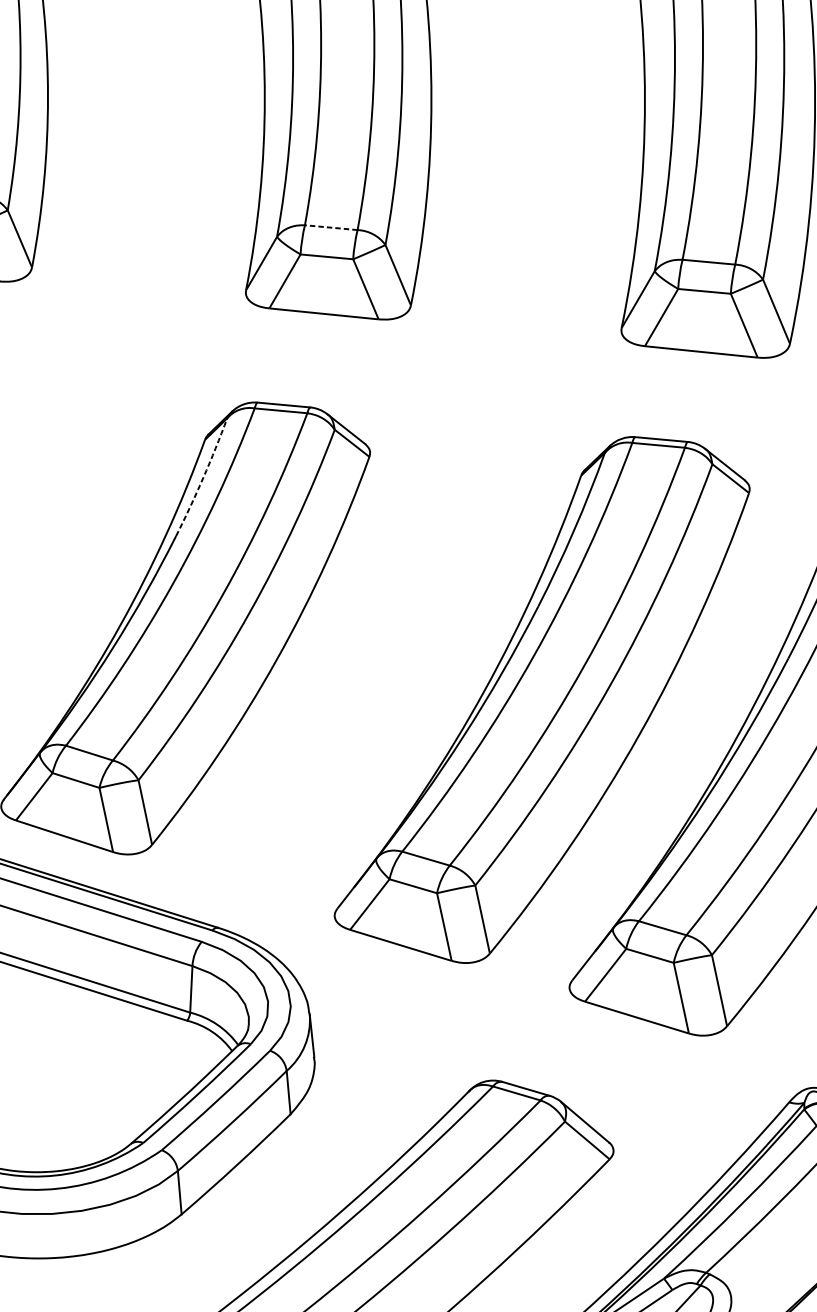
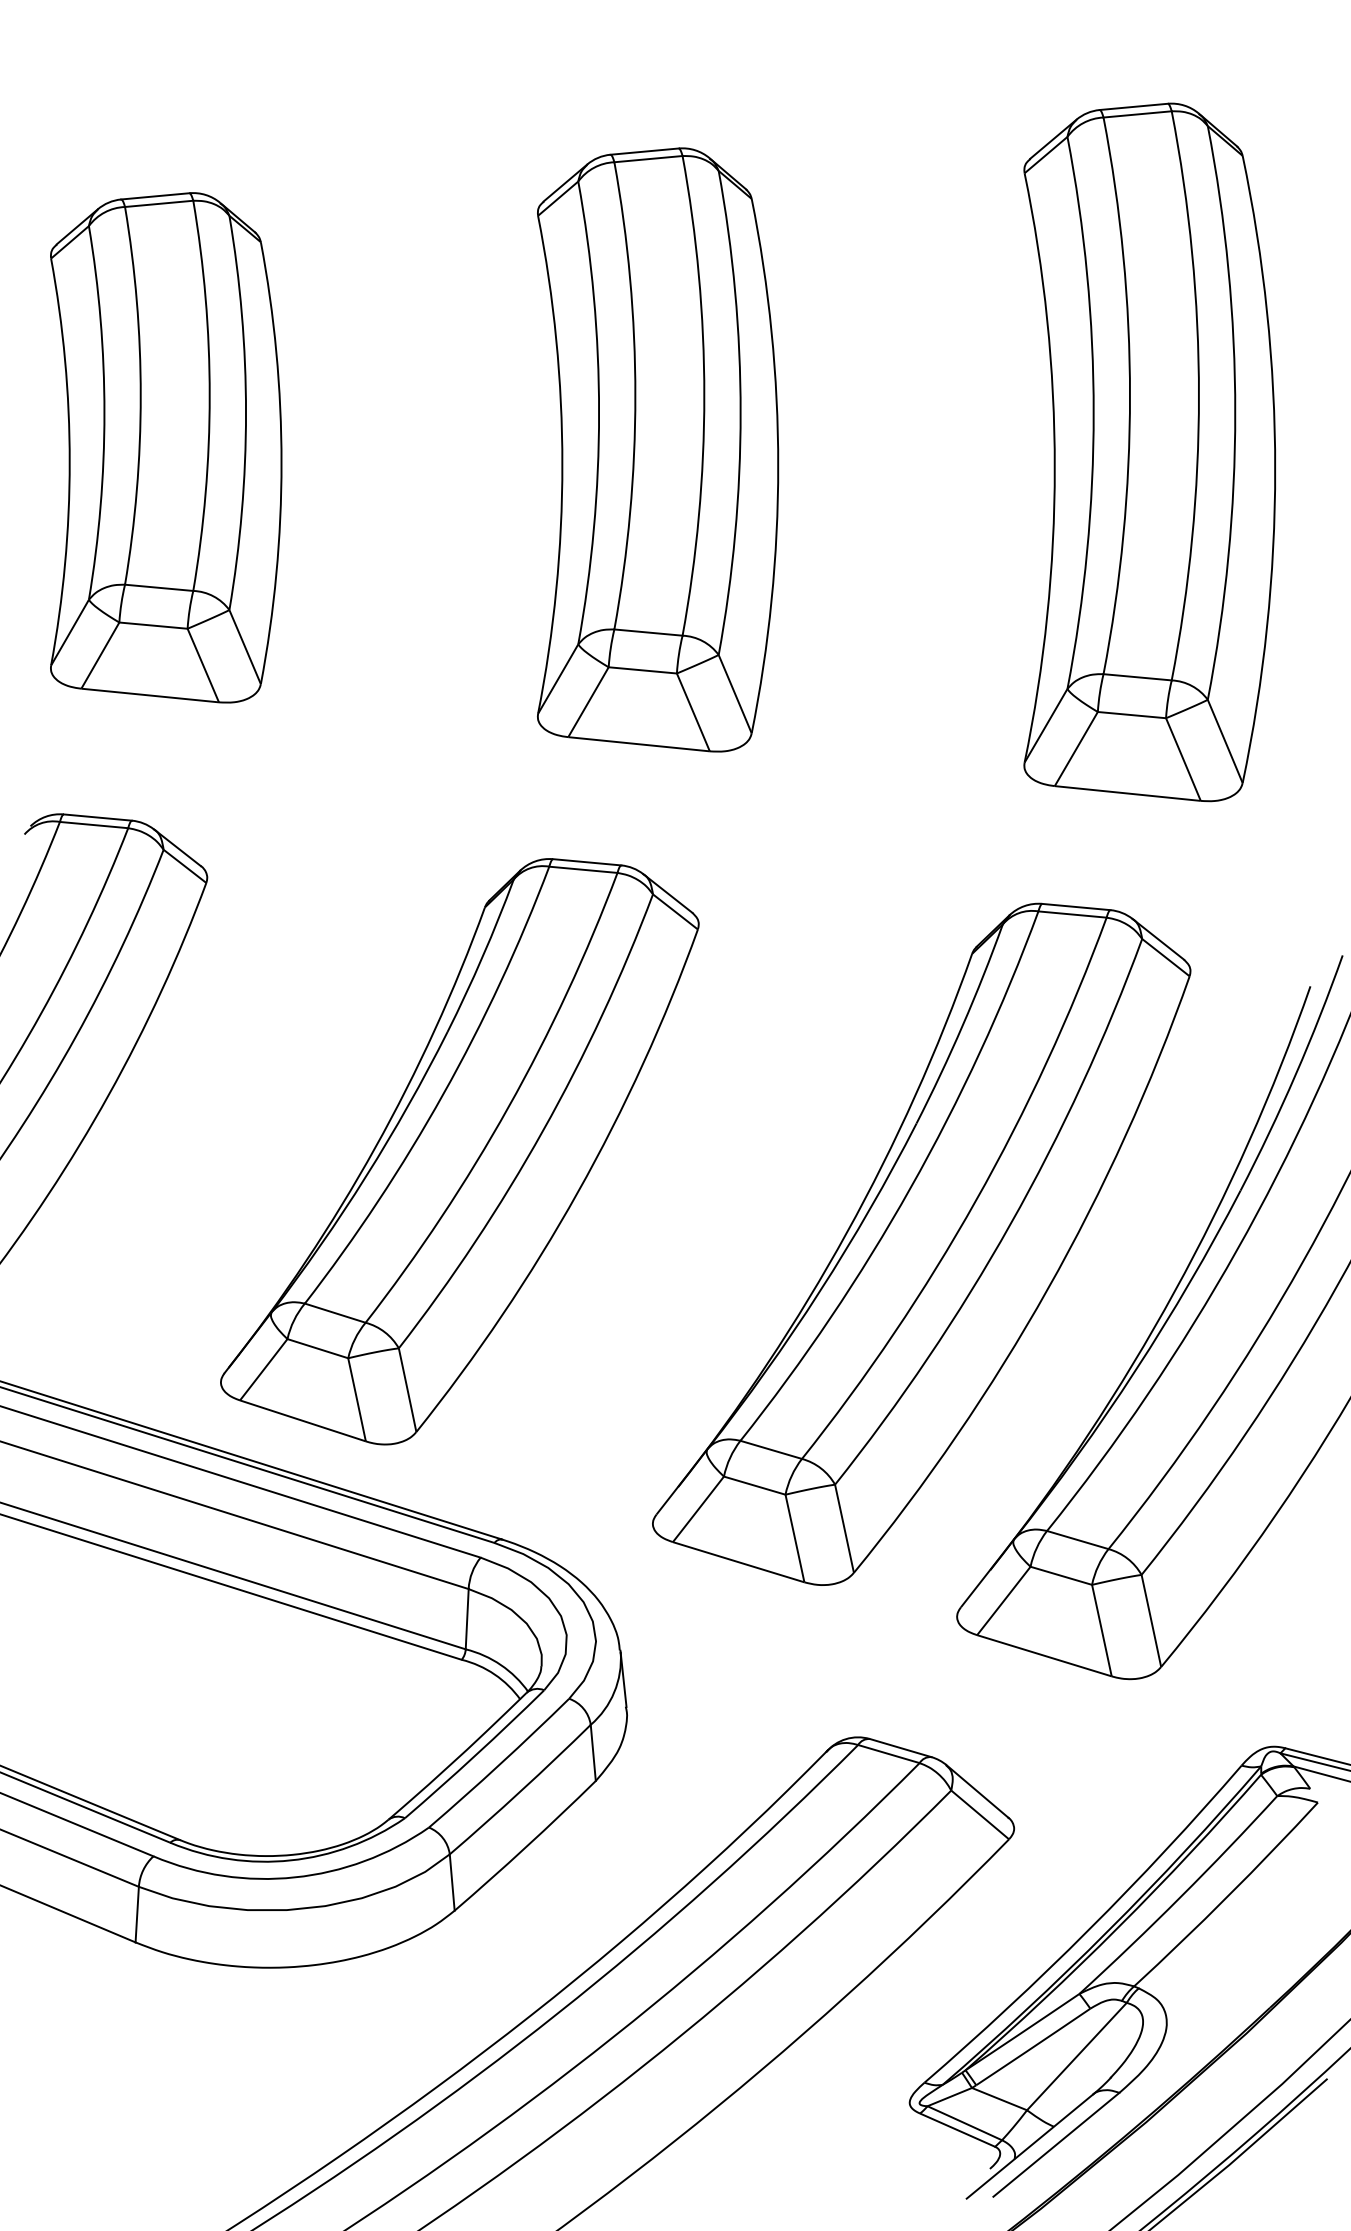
line: (330, 227) -> (647, 632), dashed -> solid
arc: (203, 477) -> (482, 956), dashed -> solid

